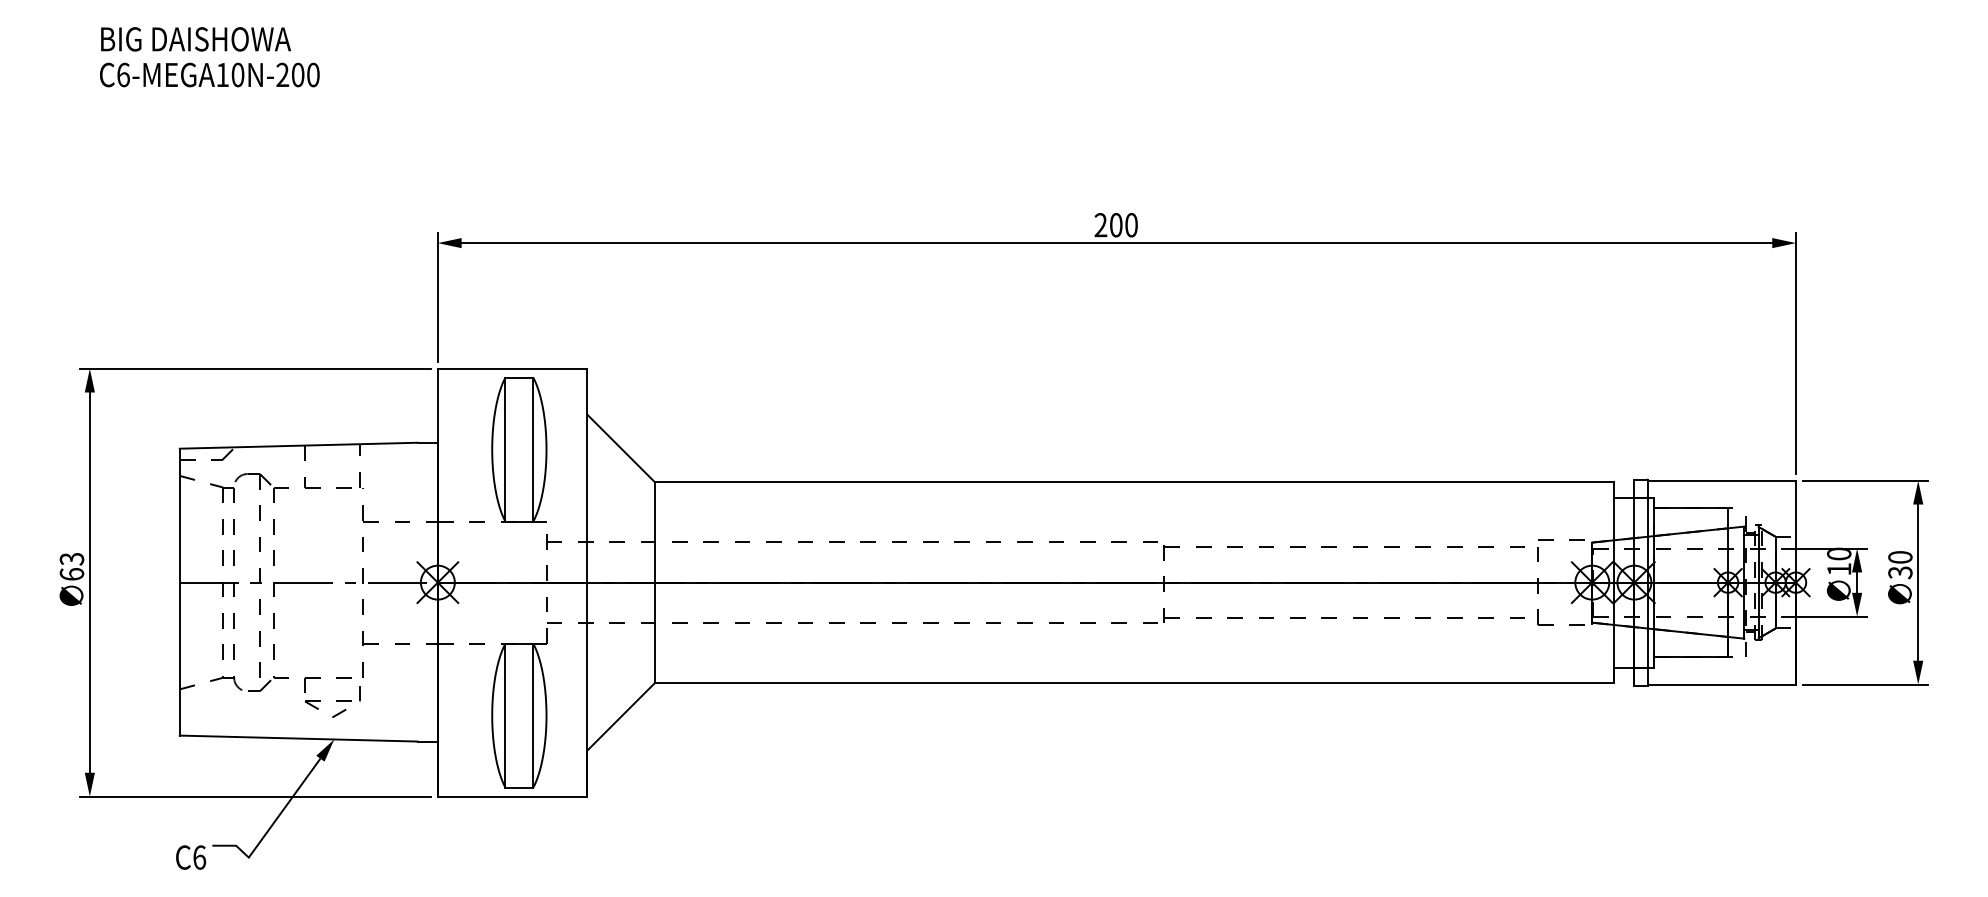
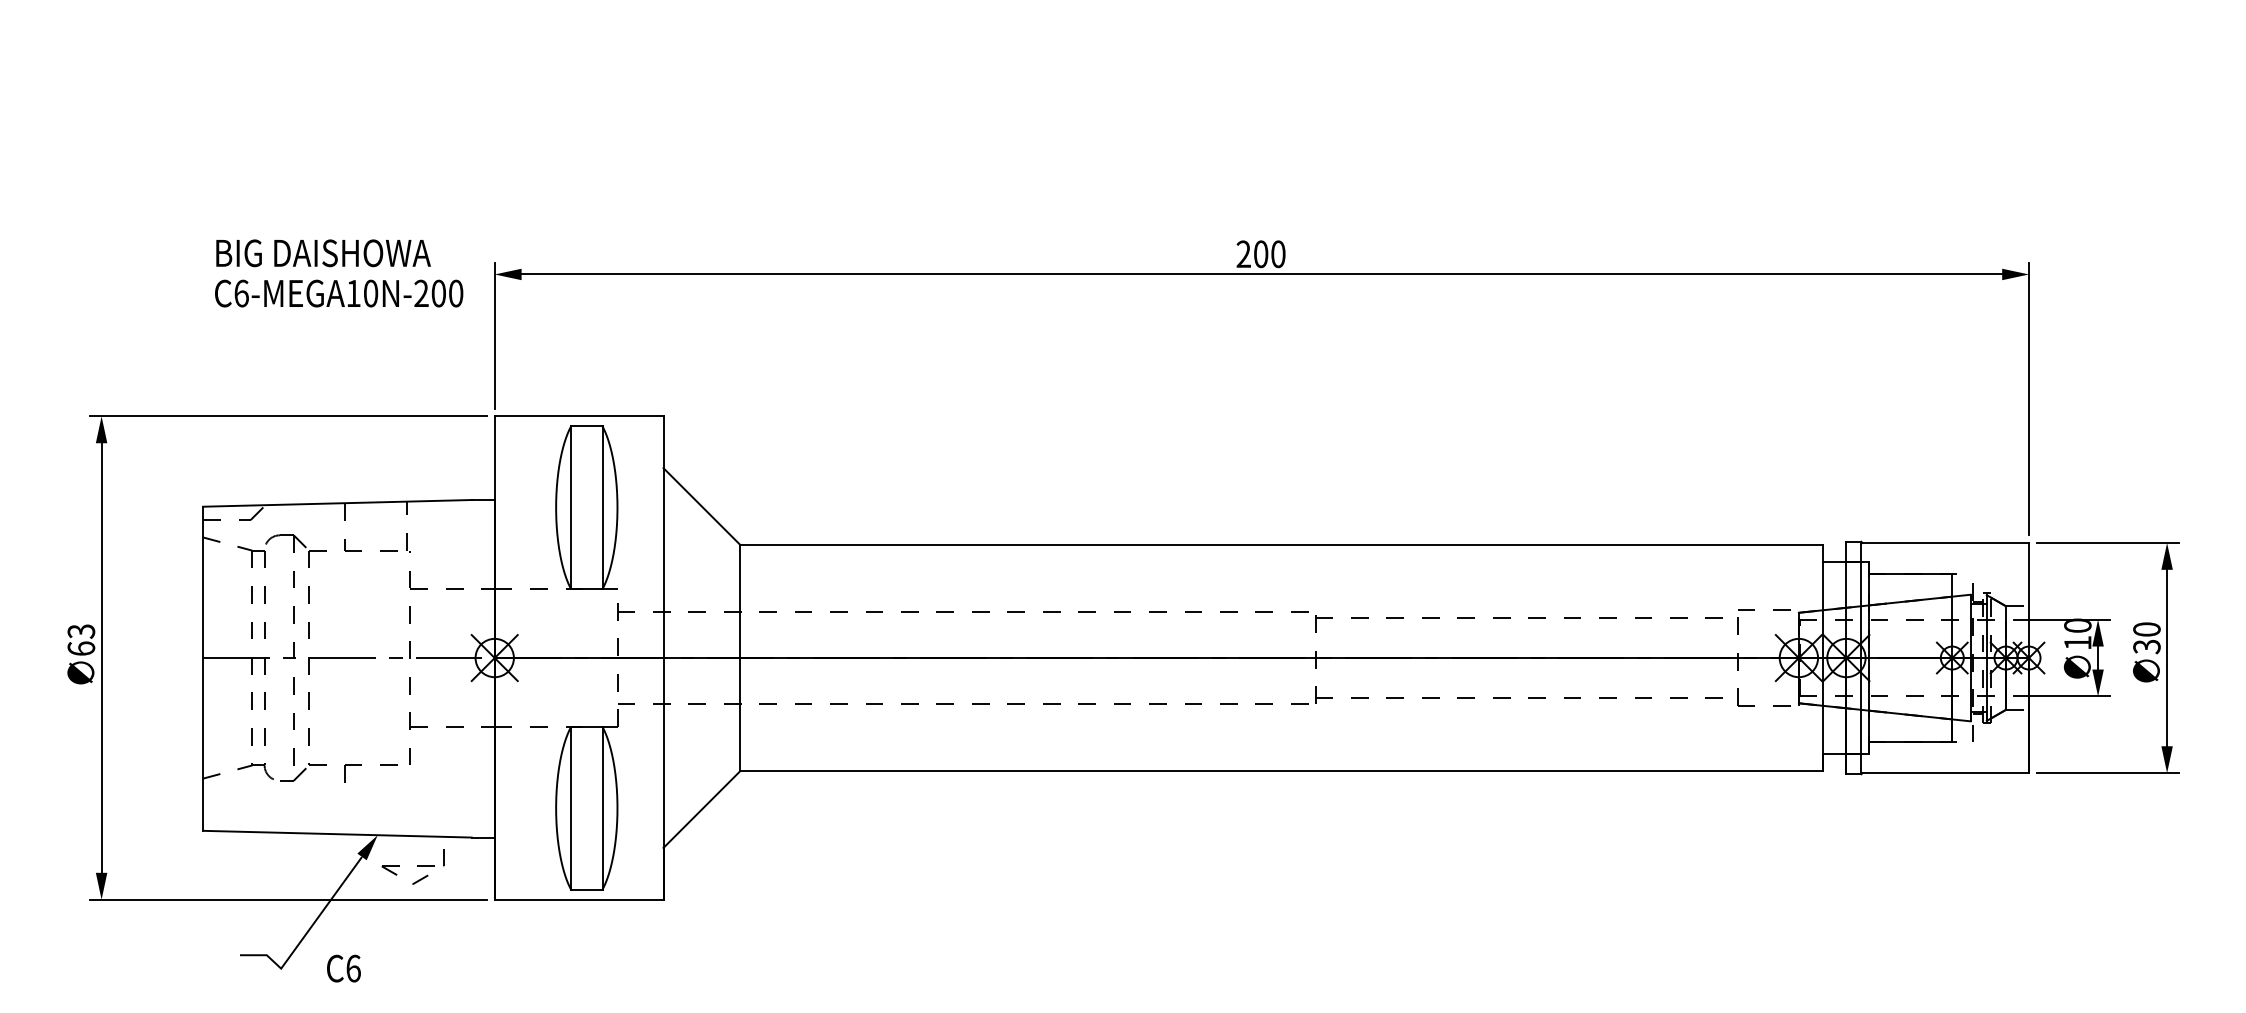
text: (210, 57) -> (339, 273), moved
part: (332, 701) -> (412, 866), moved
text: (190, 857) -> (343, 968), moved

